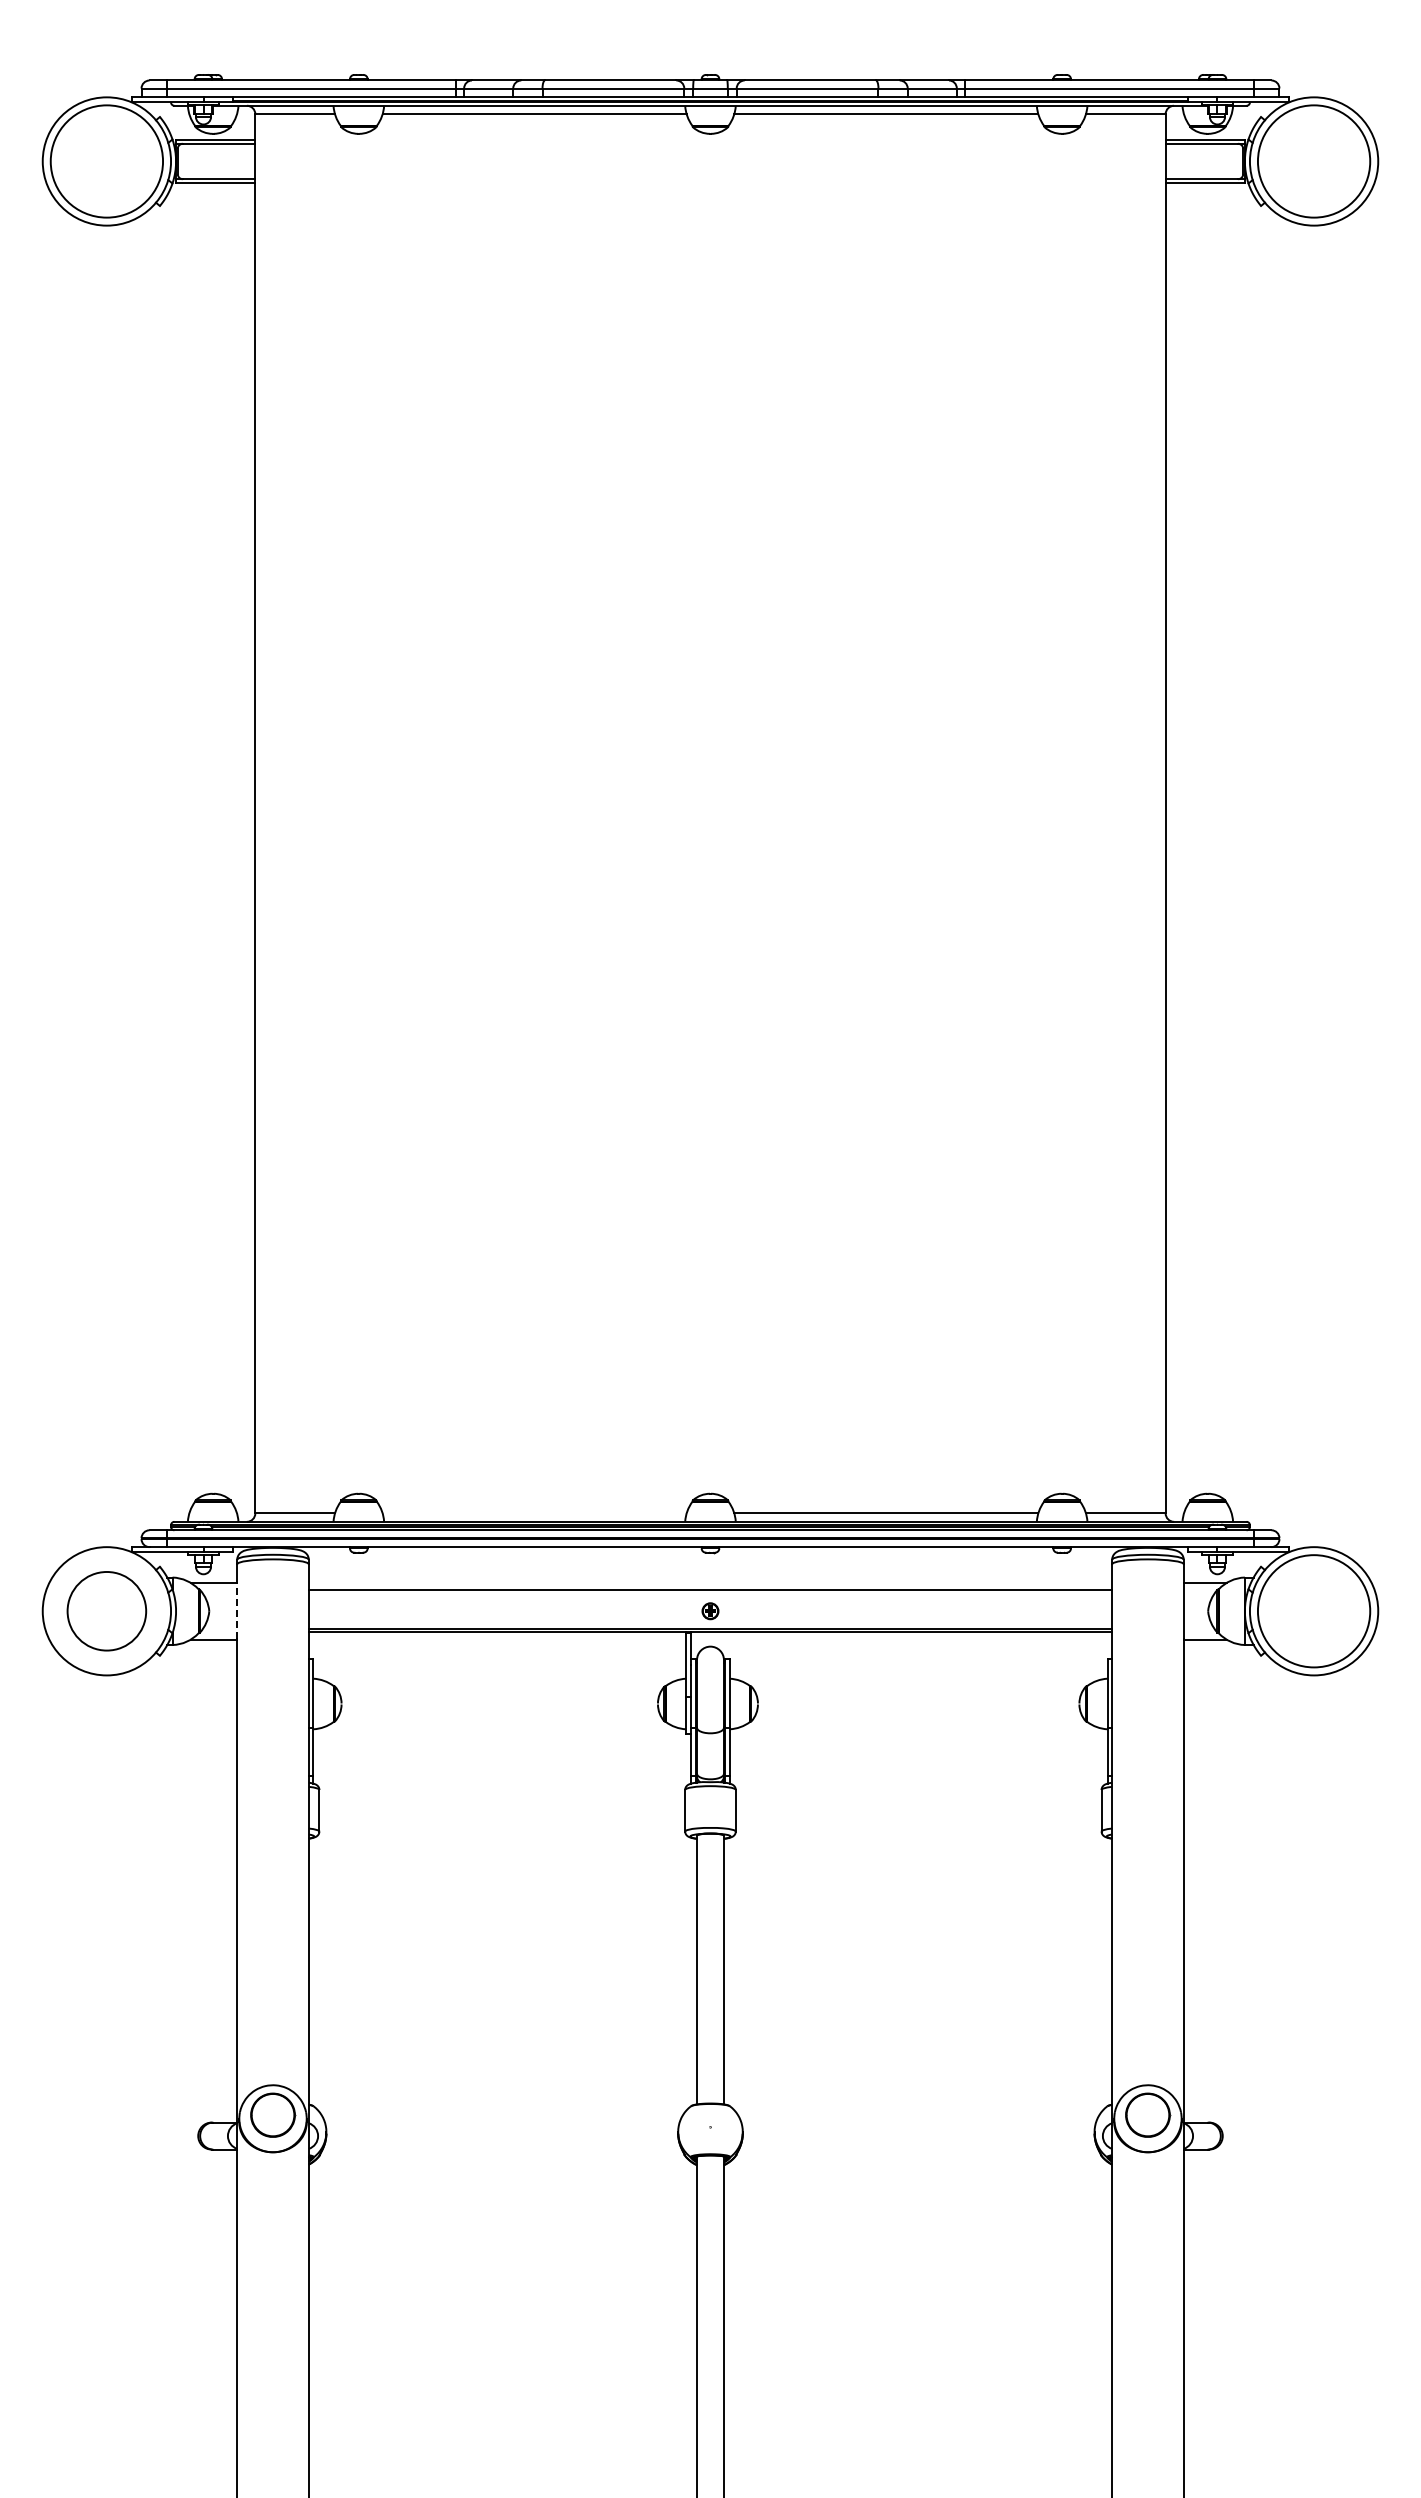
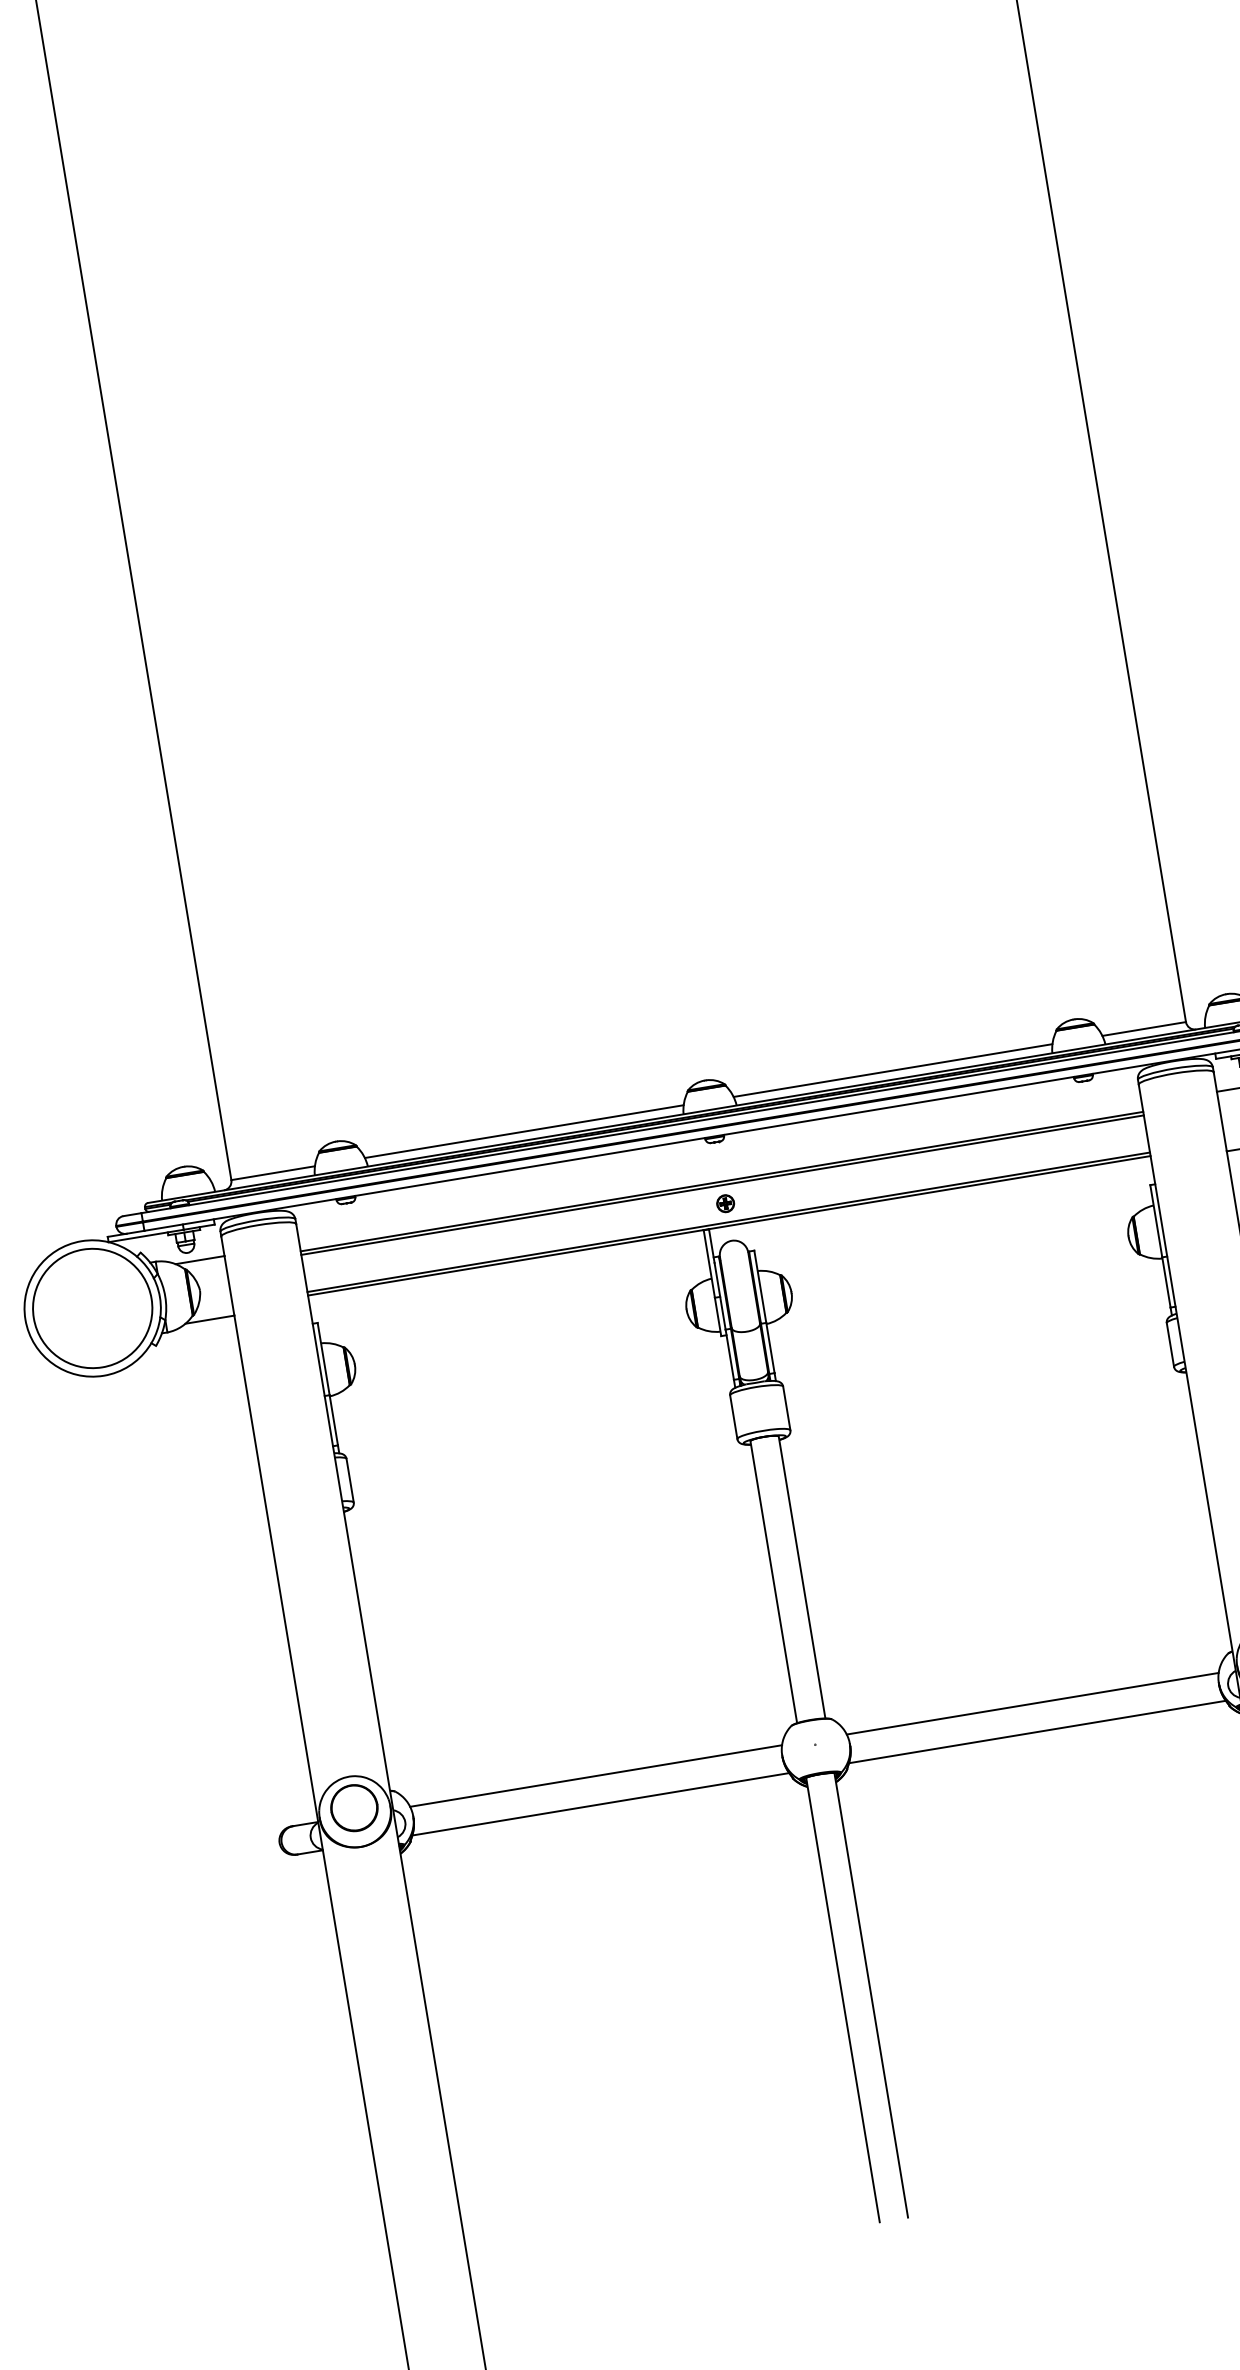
line: (534, 1513) -> (524, 1131), added
line: (710, 1593) -> (722, 1185), added
line: (237, 1610) -> (229, 1284), dashed -> solid
circle: (106, 1611) -> (92, 1308), size x1.43
line: (501, 2122) -> (595, 1776), added
line: (918, 2122) -> (1032, 1703), added
line: (502, 2149) -> (600, 1804), added
line: (918, 2149) -> (1037, 1731), added

